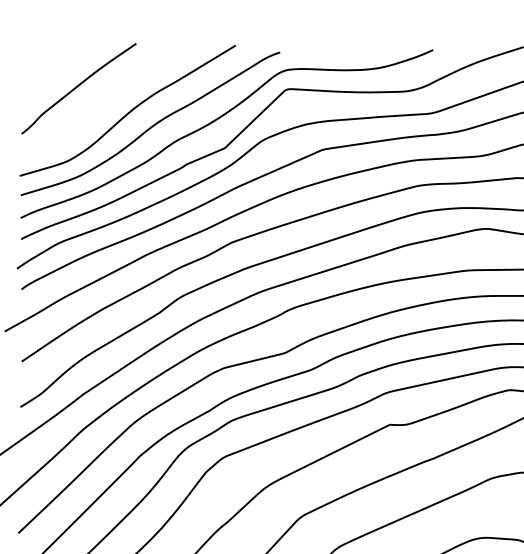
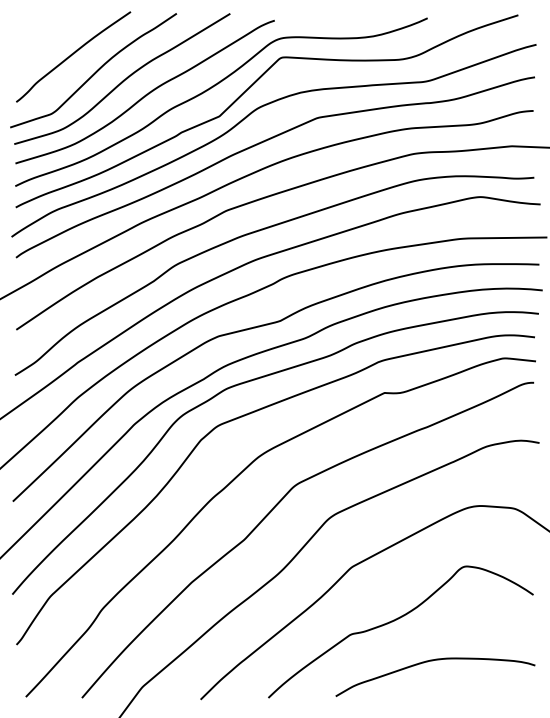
curve: (100, 103) -> (95, 71), added

